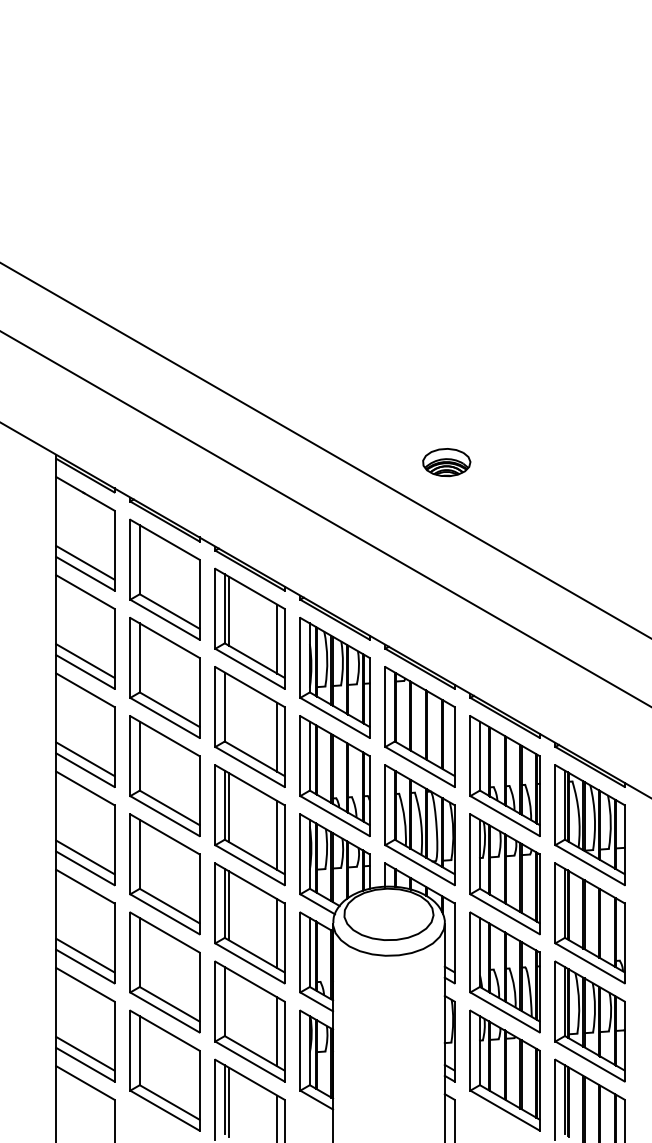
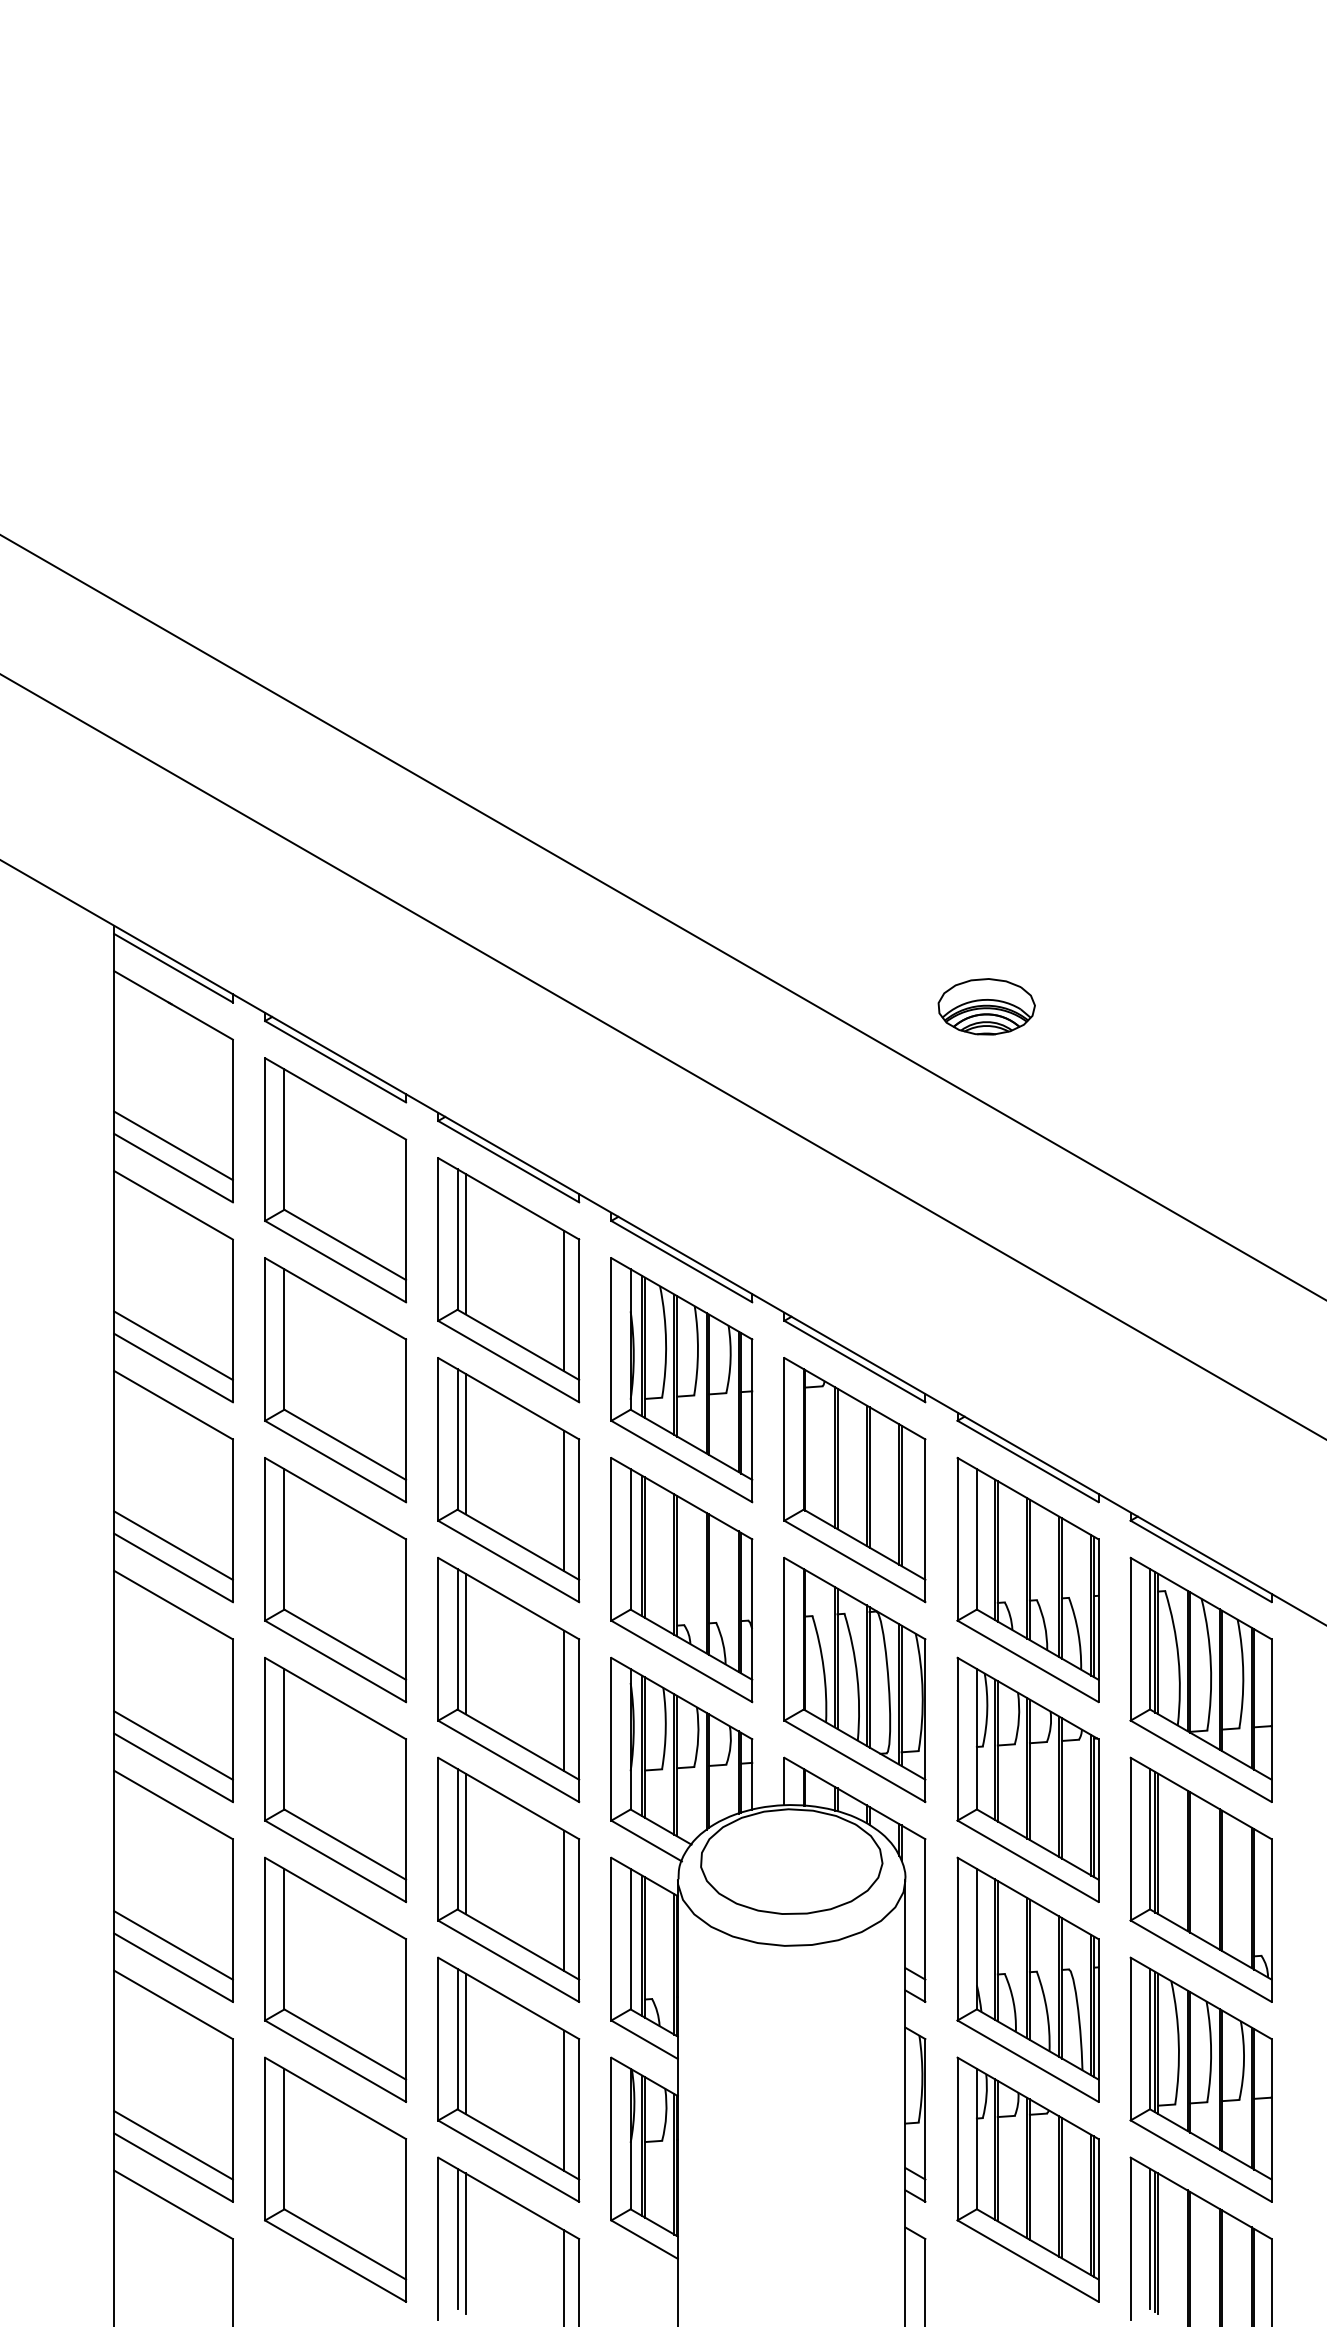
part: (446, 462) -> (986, 1006), moved
line: (228, 708) -> (464, 1442), added
line: (228, 1003) -> (464, 2043), added

